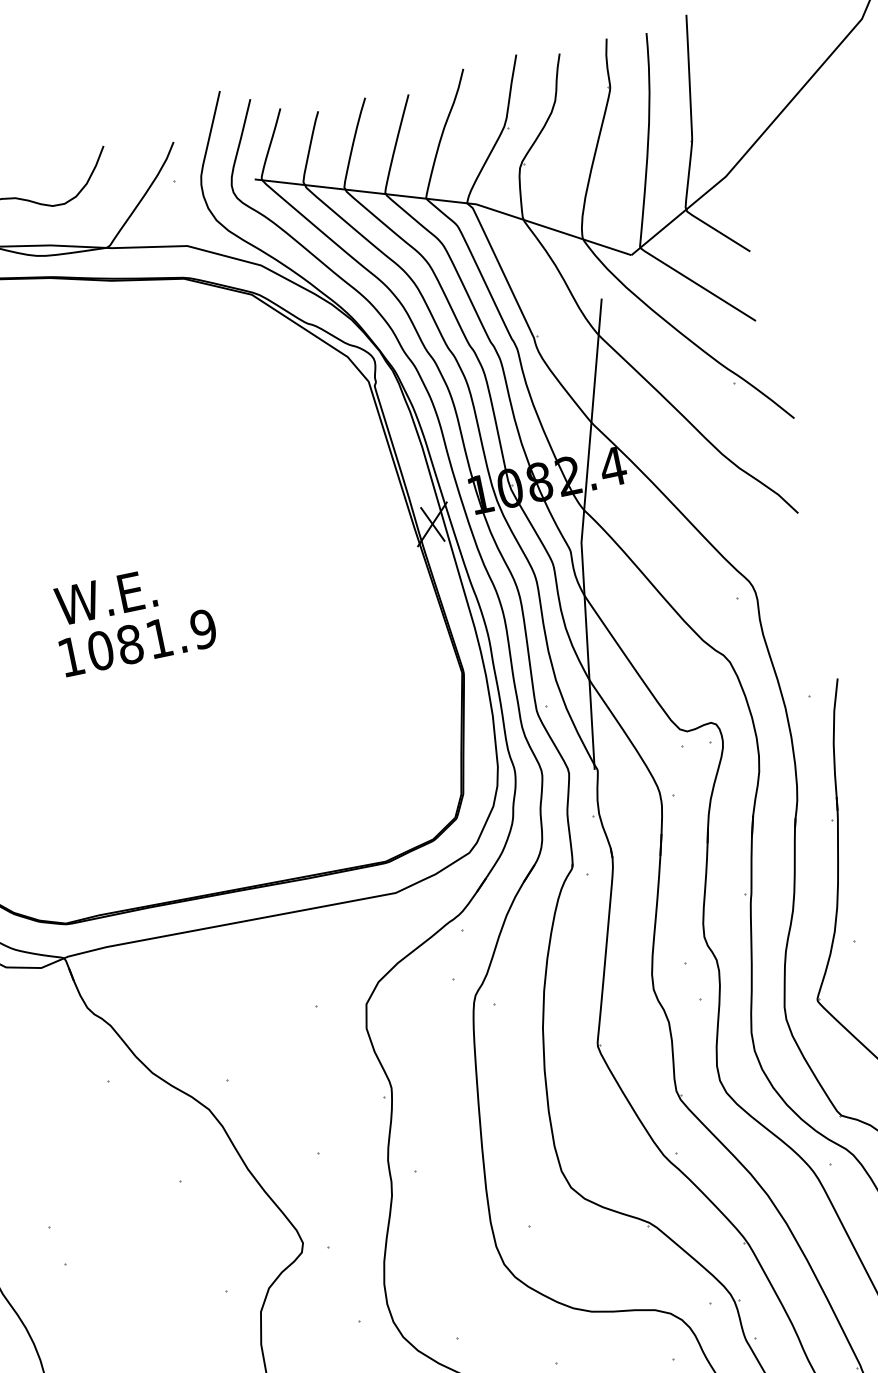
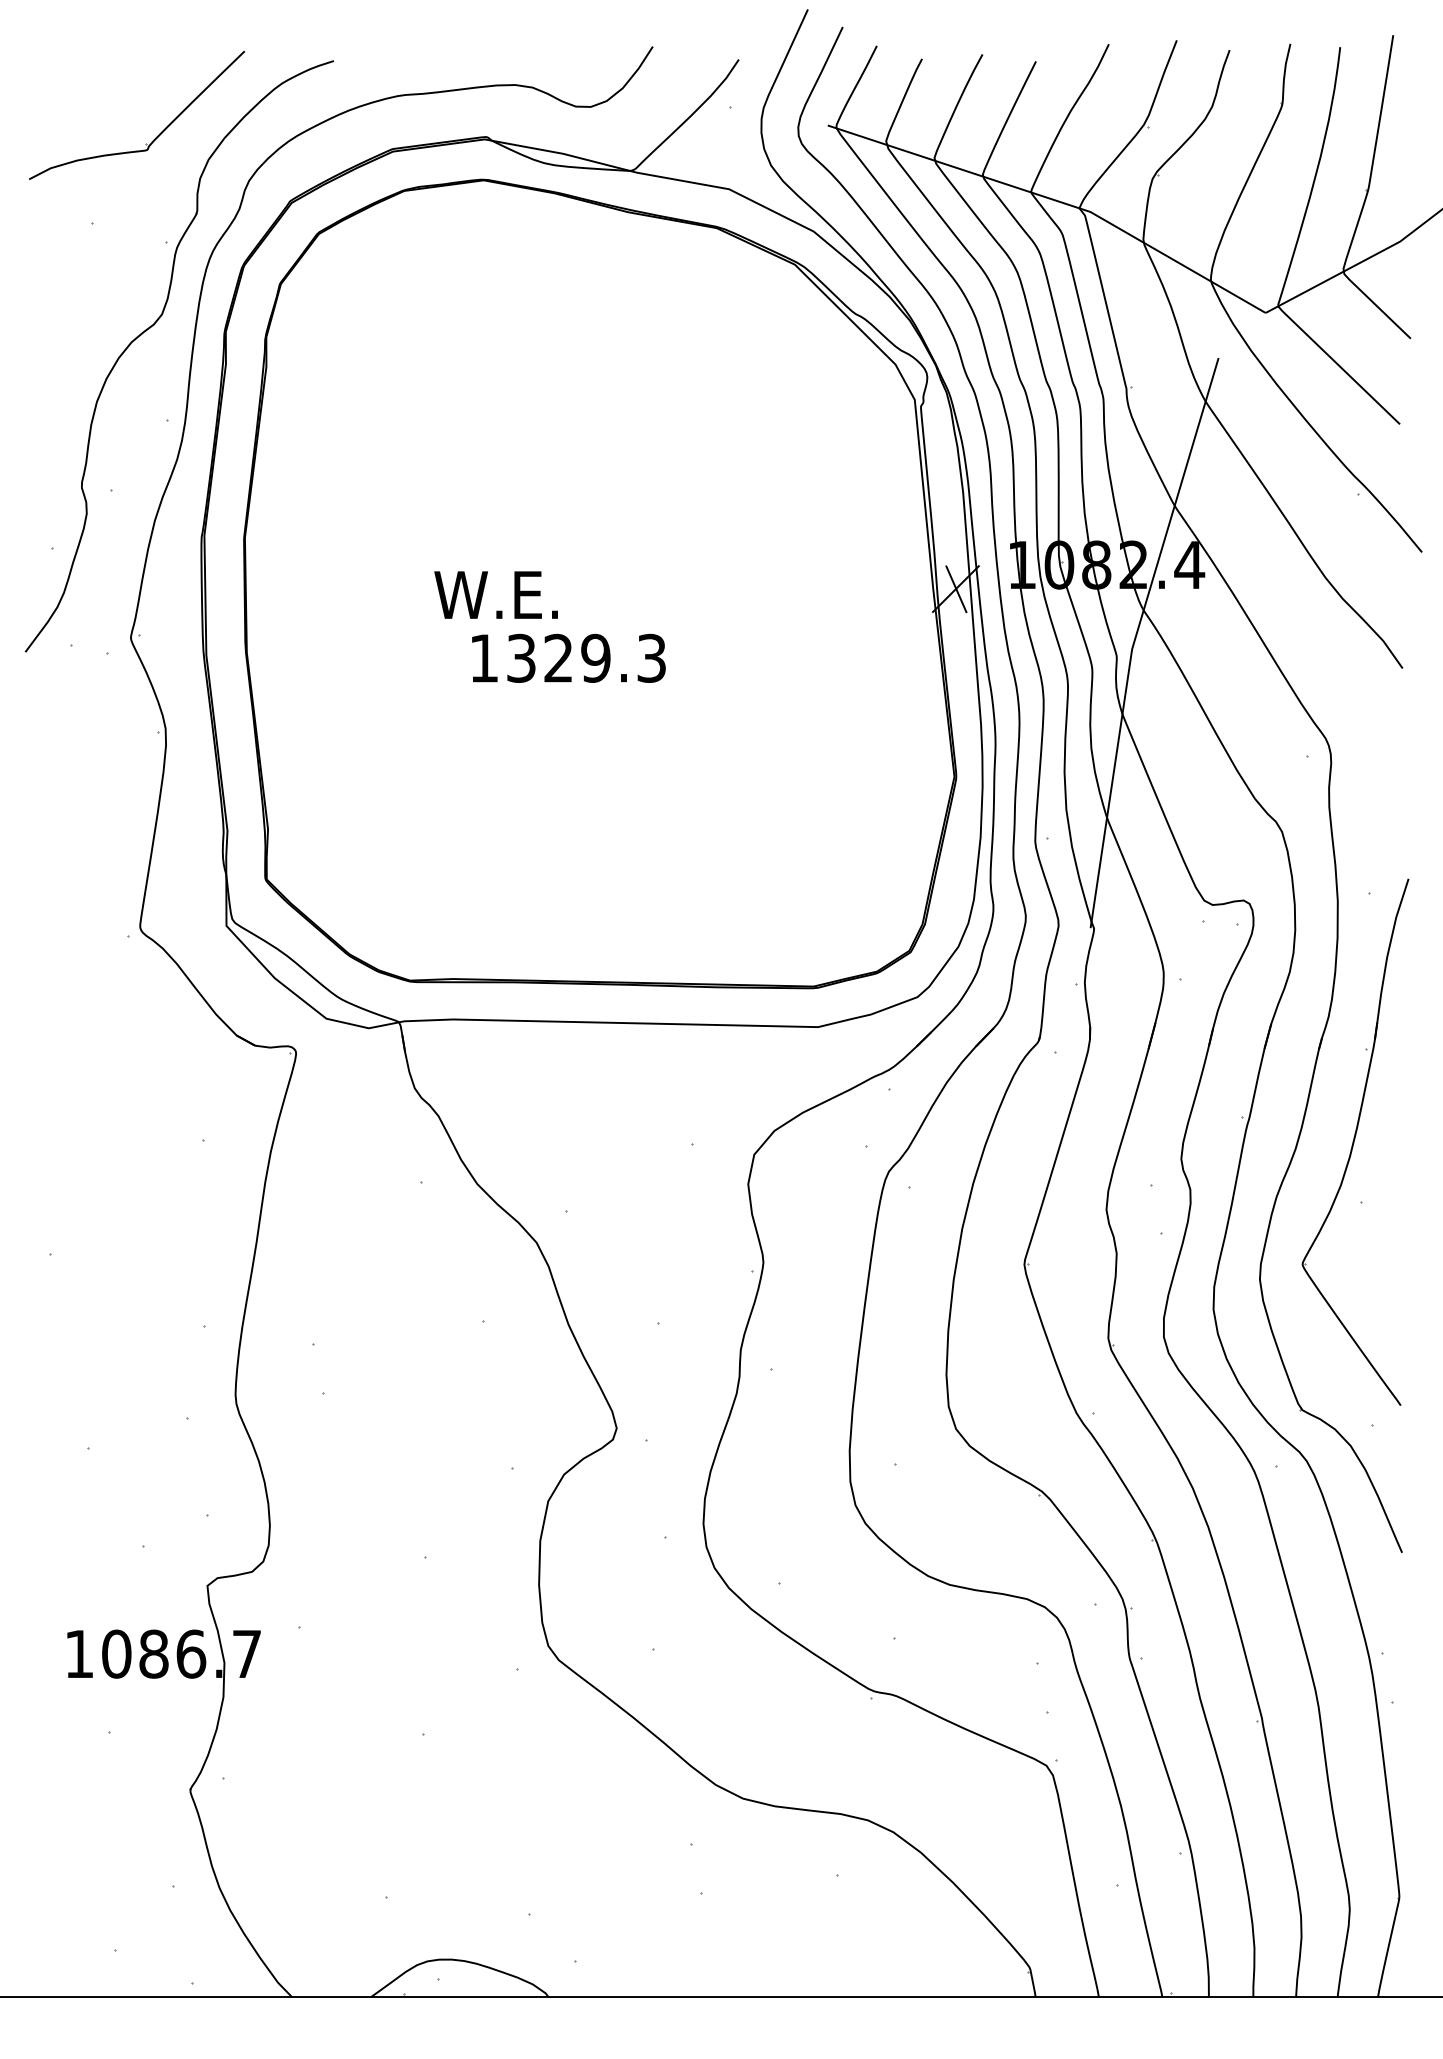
text: (105, 597) -> (495, 594), moved
text: (151, 639) -> (586, 657), 1081.9 -> 1329.3

